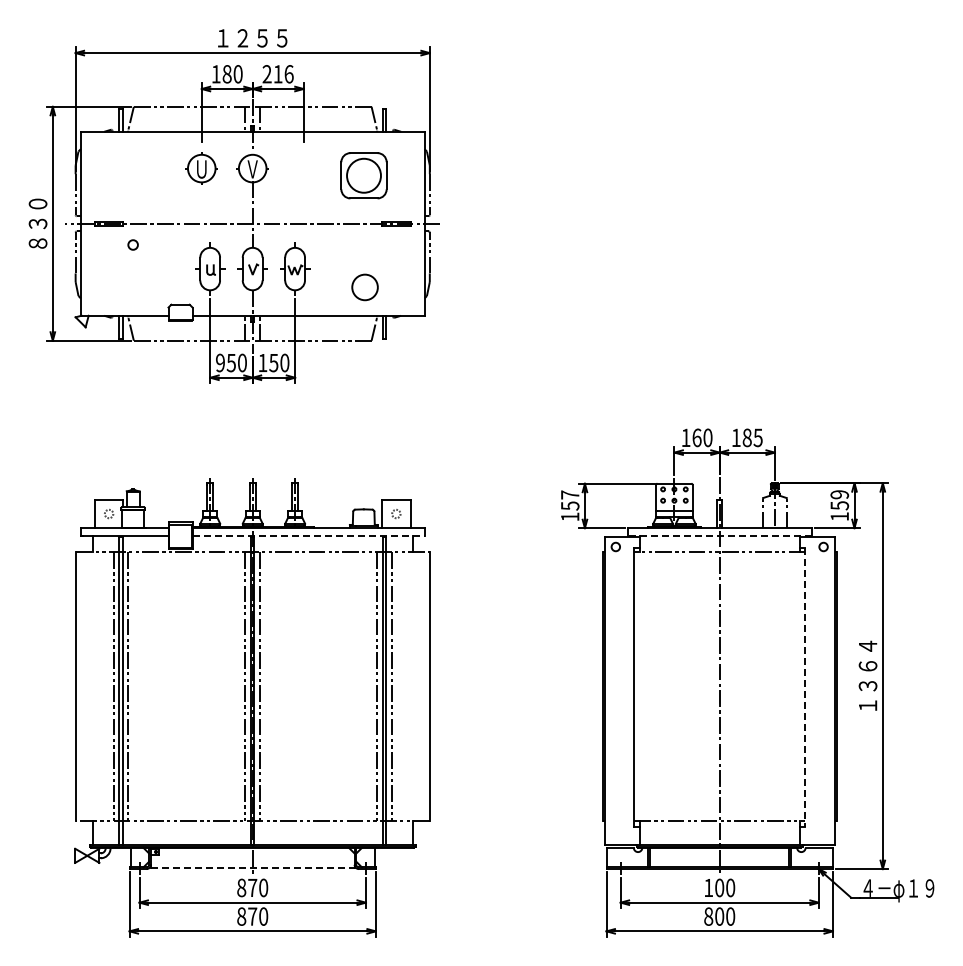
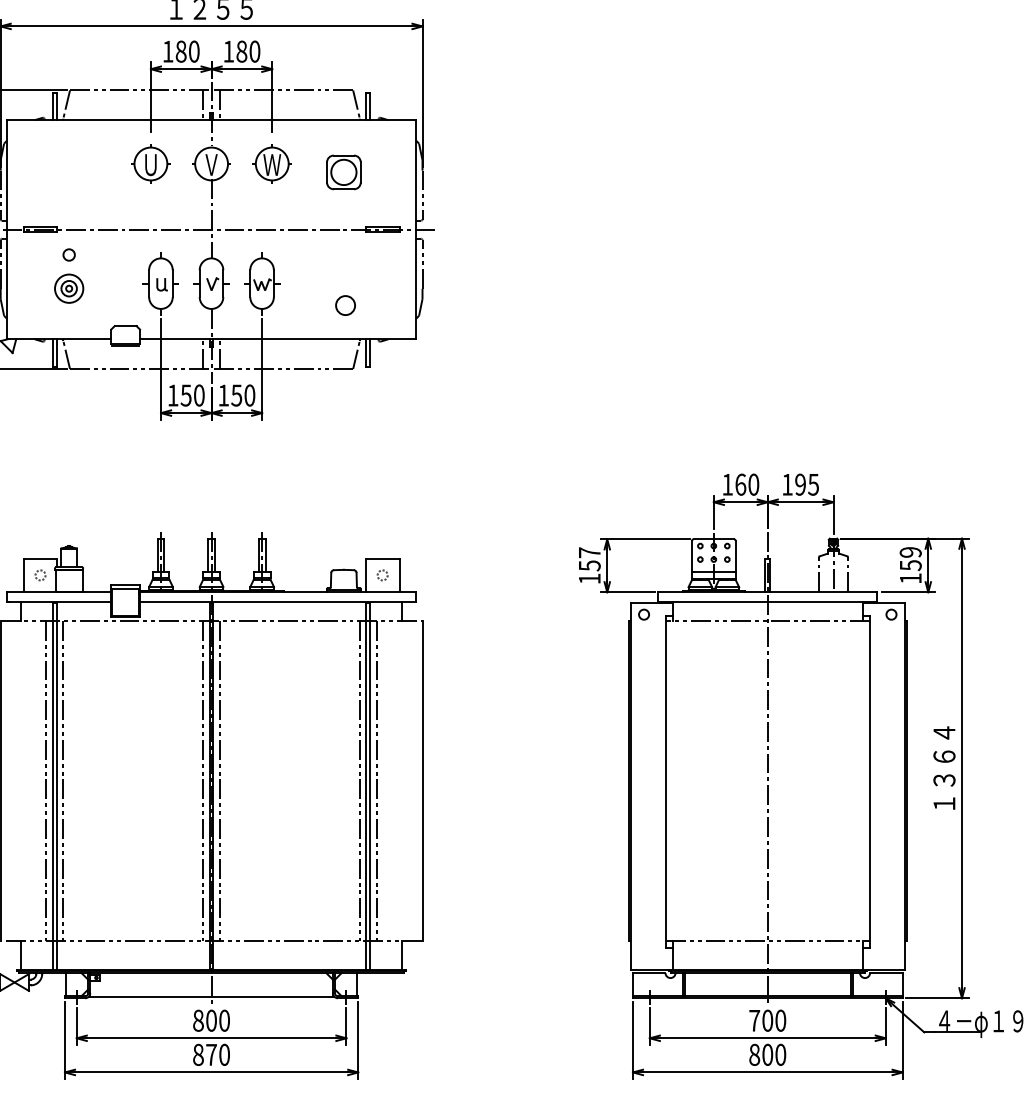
text: (277, 74) -> (241, 51), 216 -> 180
part: (303, 168) -> (272, 163), added
part: (363, 175) -> (343, 172), size x0.62
part: (132, 273) -> (68, 288), added
circle: (365, 287) -> (345, 305), size x0.62
text: (220, 362) -> (173, 394), 950 -> 150
text: (746, 437) -> (799, 484), 185 -> 195
line: (309, 535) -> (279, 600), dashed -> solid
line: (719, 535) -> (767, 600), dashed -> solid
line: (805, 688) -> (869, 783), dashed -> solid
line: (252, 867) -> (211, 996), dashed -> solid
text: (252, 887) -> (211, 1020), 870 -> 800
text: (708, 887) -> (754, 1020), 100 -> 700

